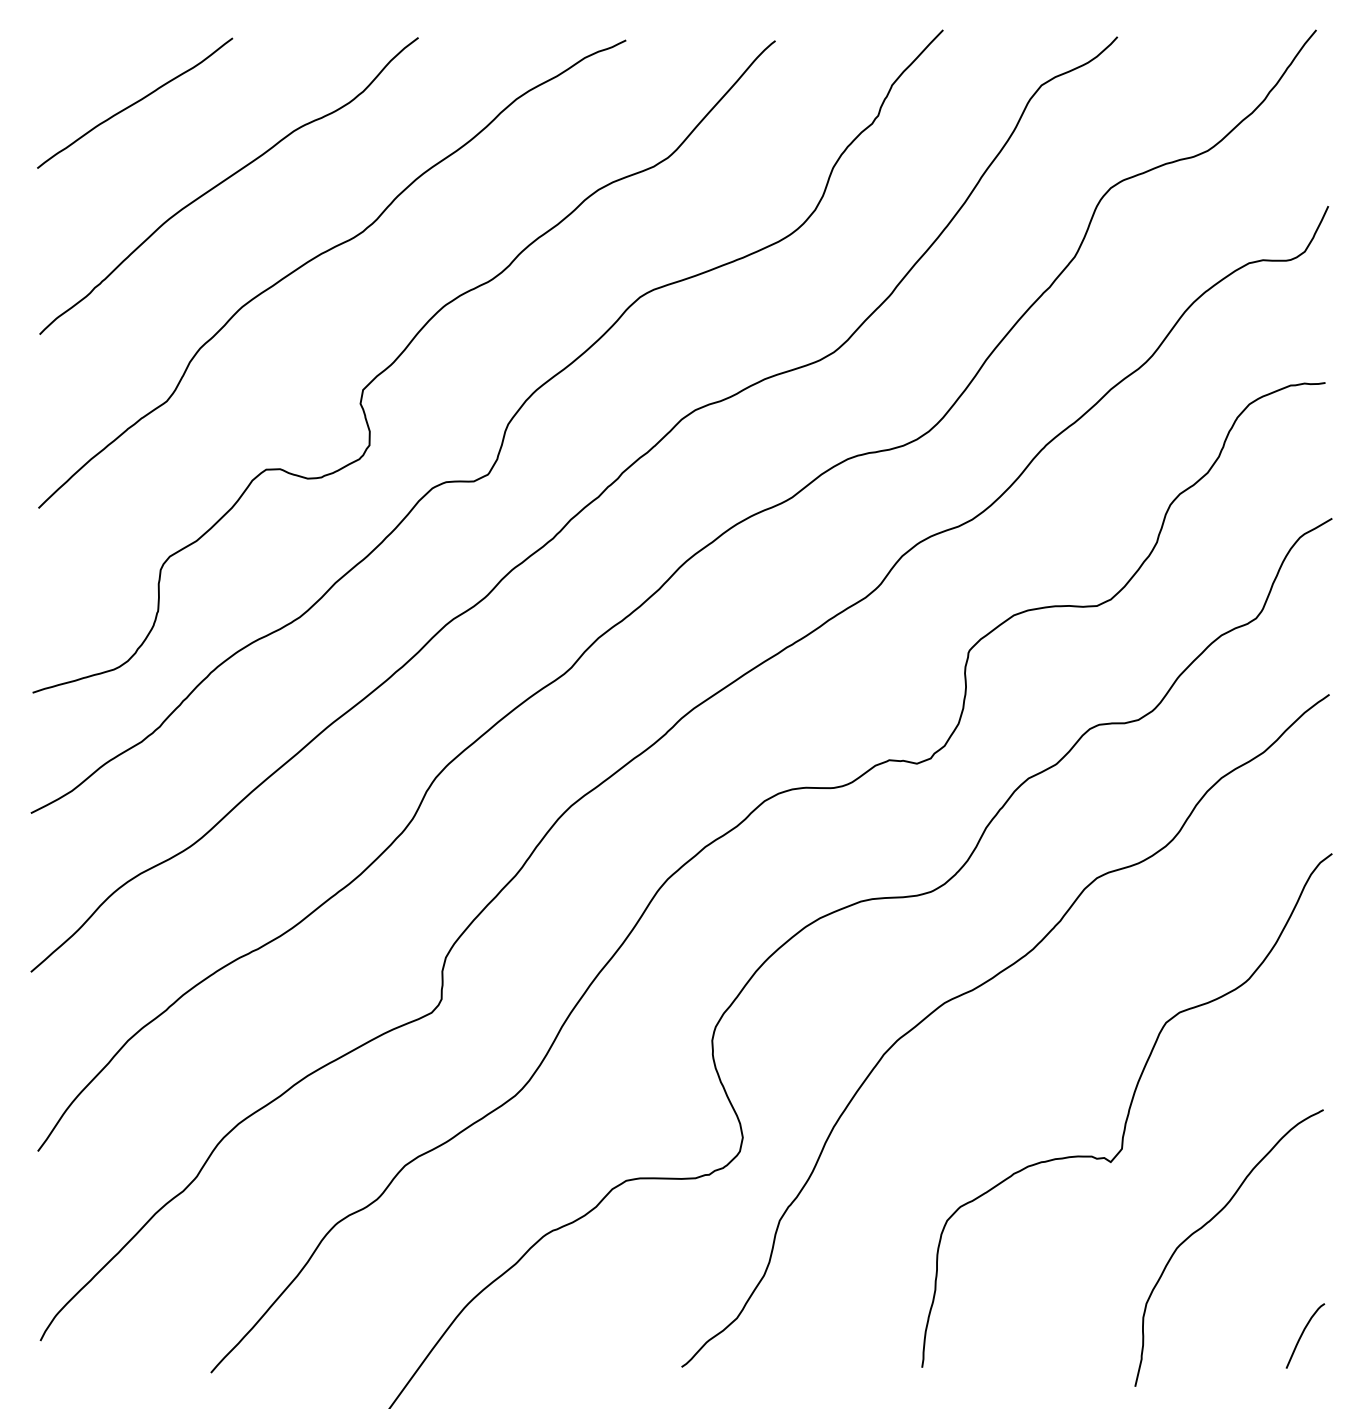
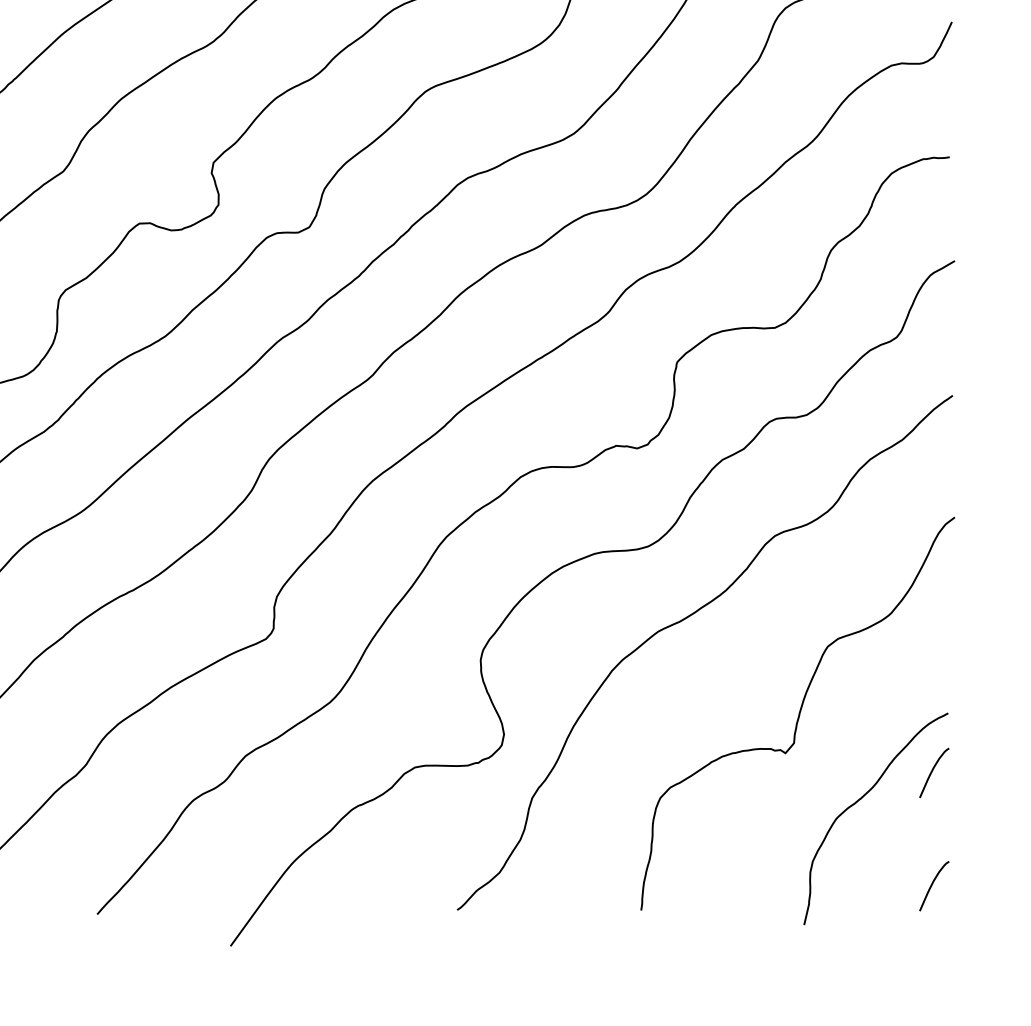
curve: (1303, 1185) -> (932, 771), added

